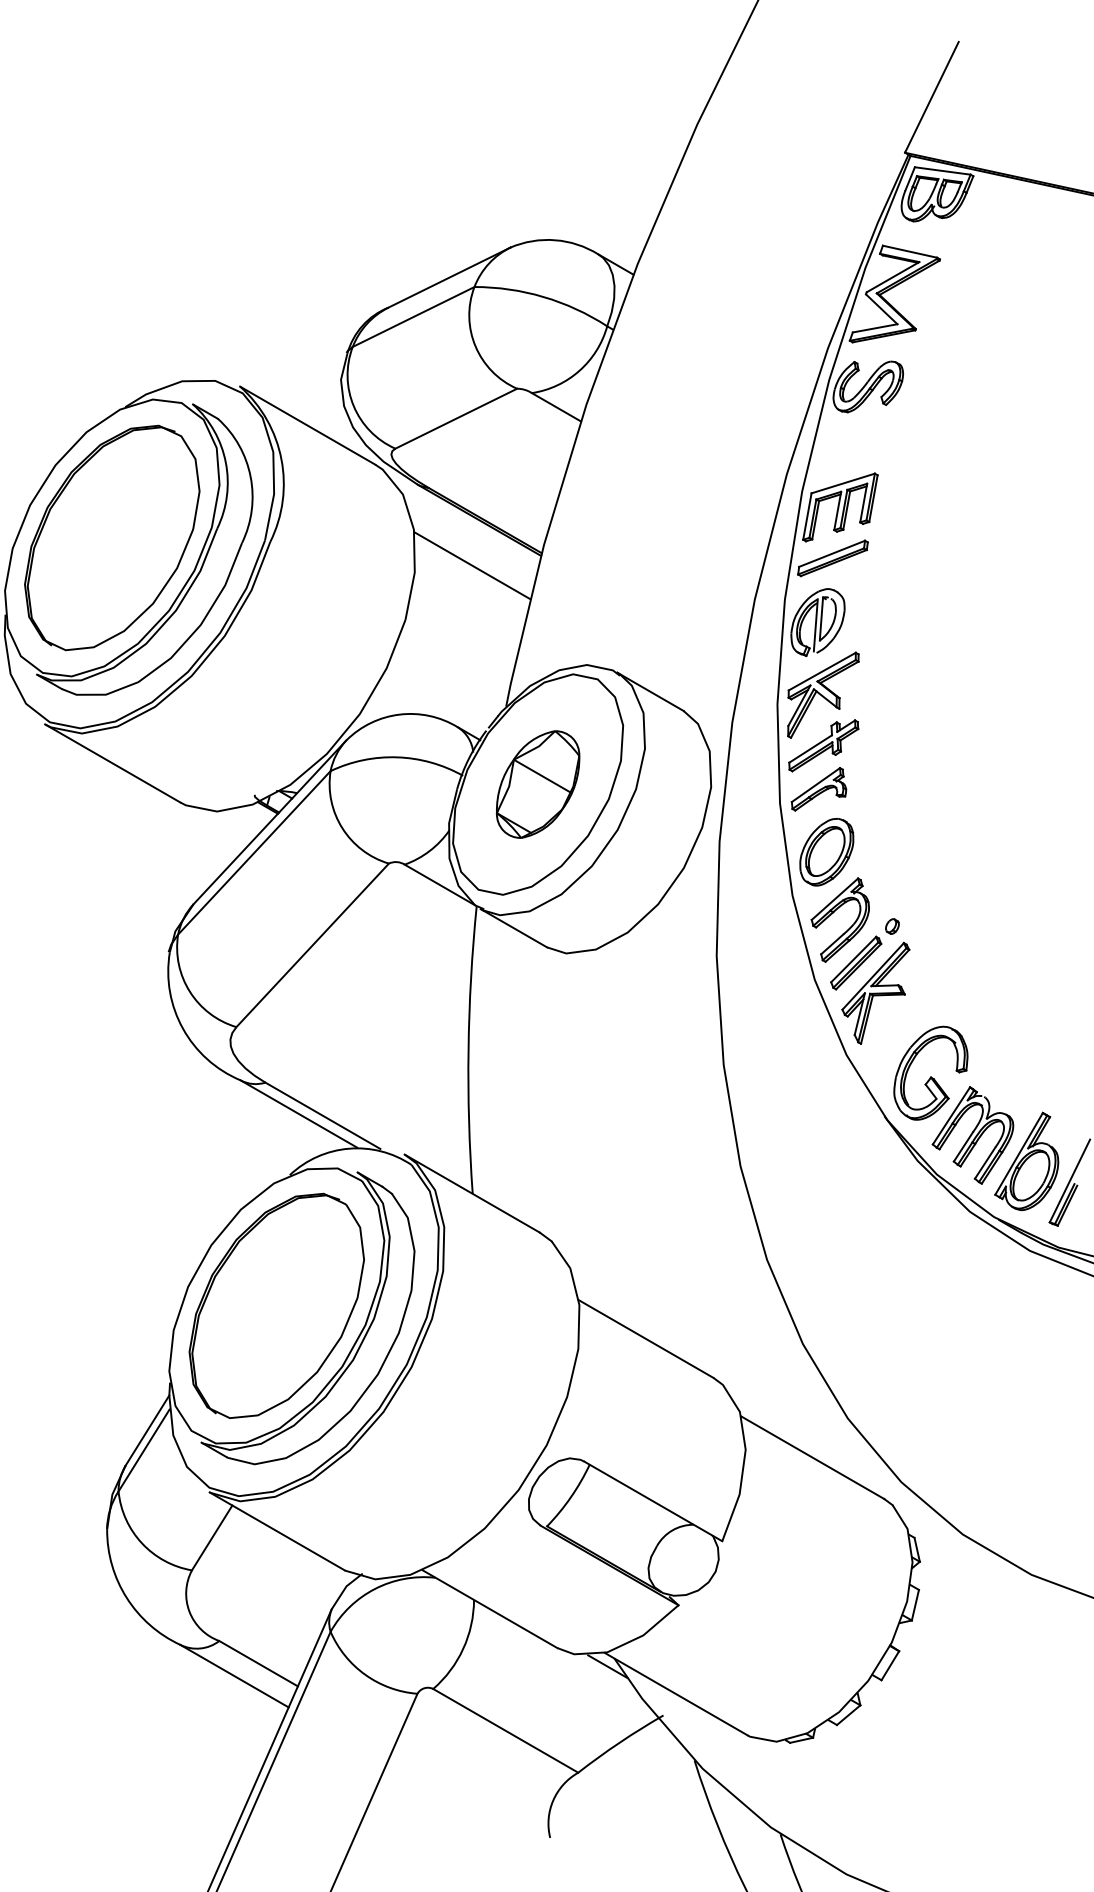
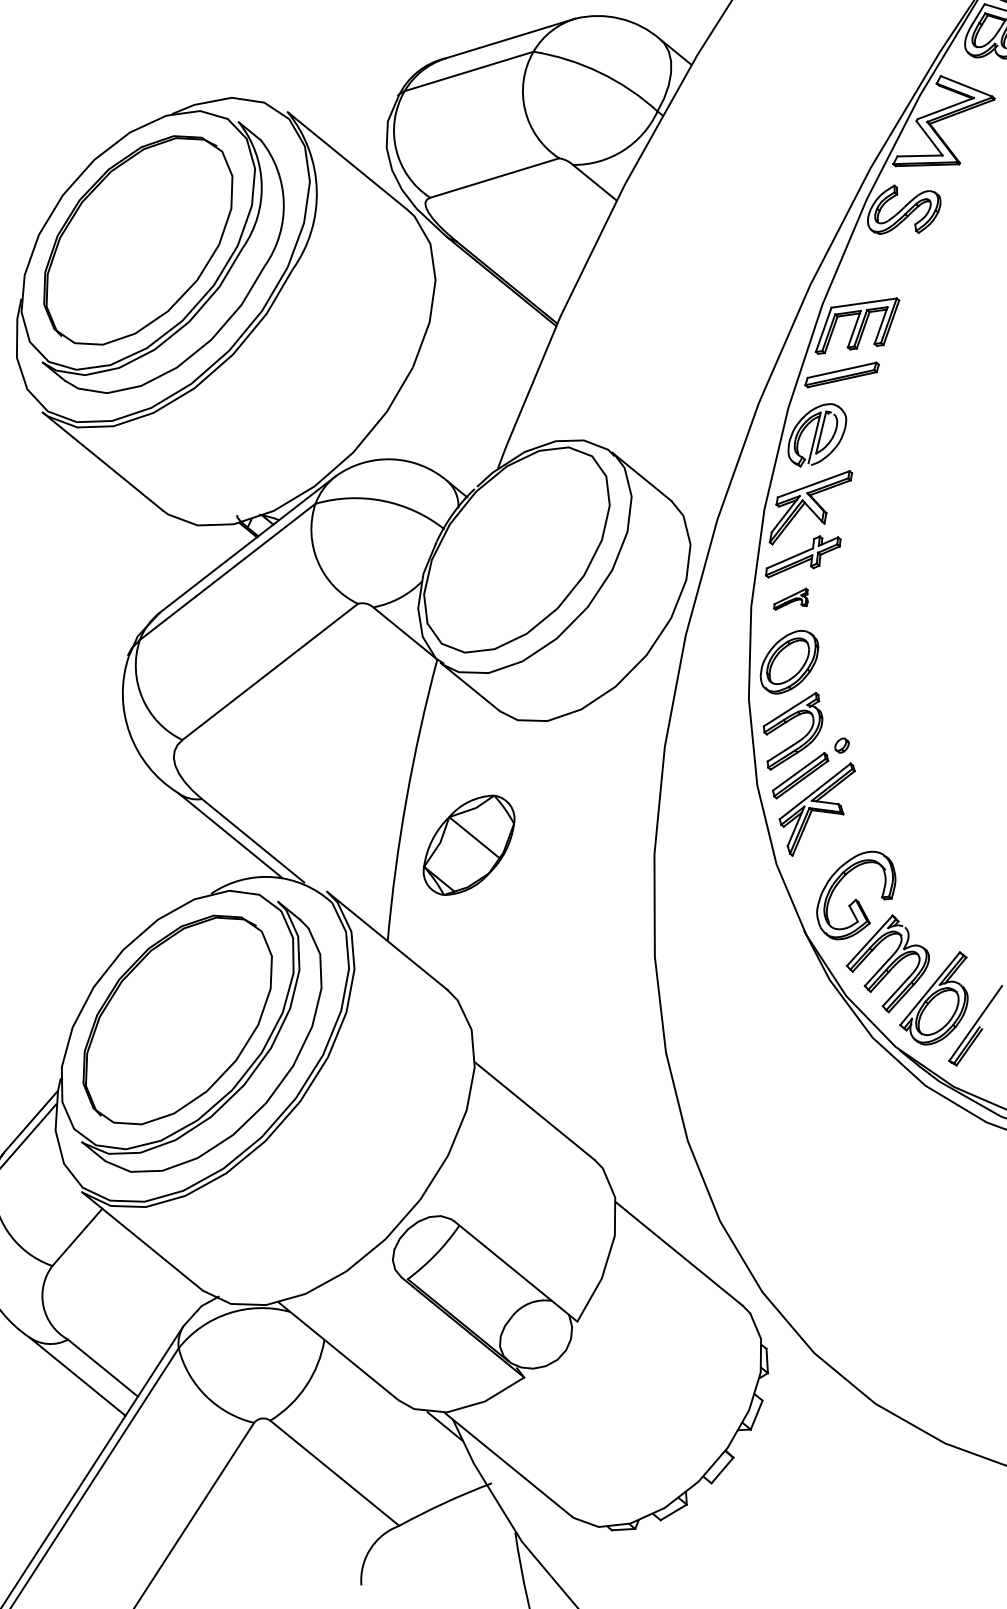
line: (472, 565) -> (487, 324), removed
part: (537, 784) -> (468, 845), moved
part: (818, 789) -> (791, 599), size x0.6

